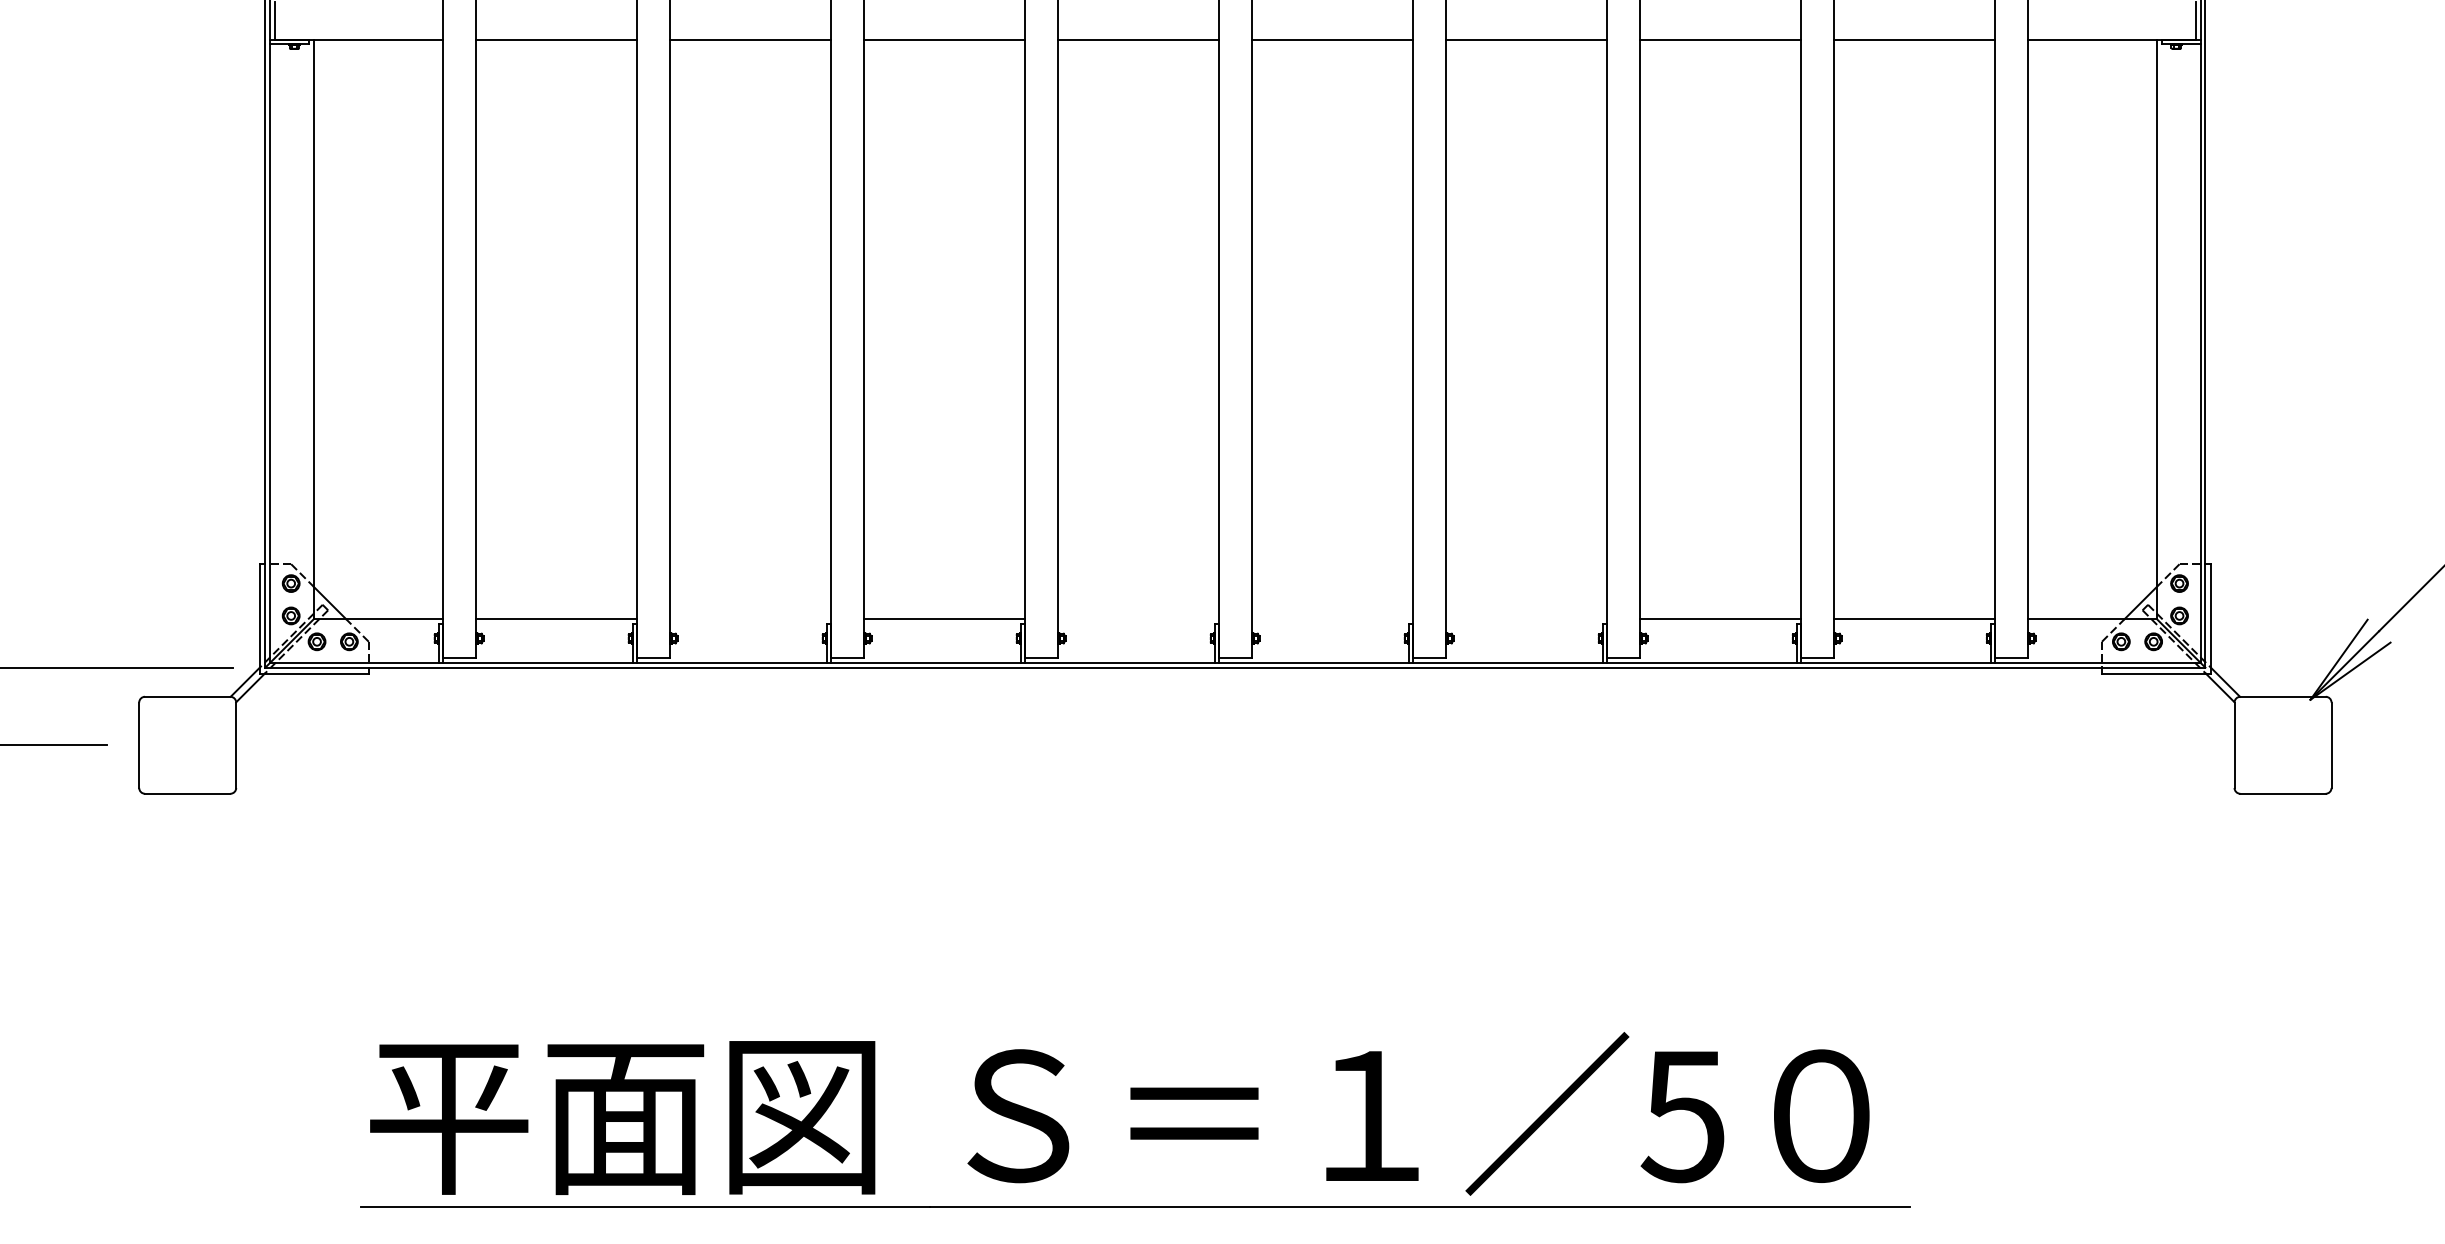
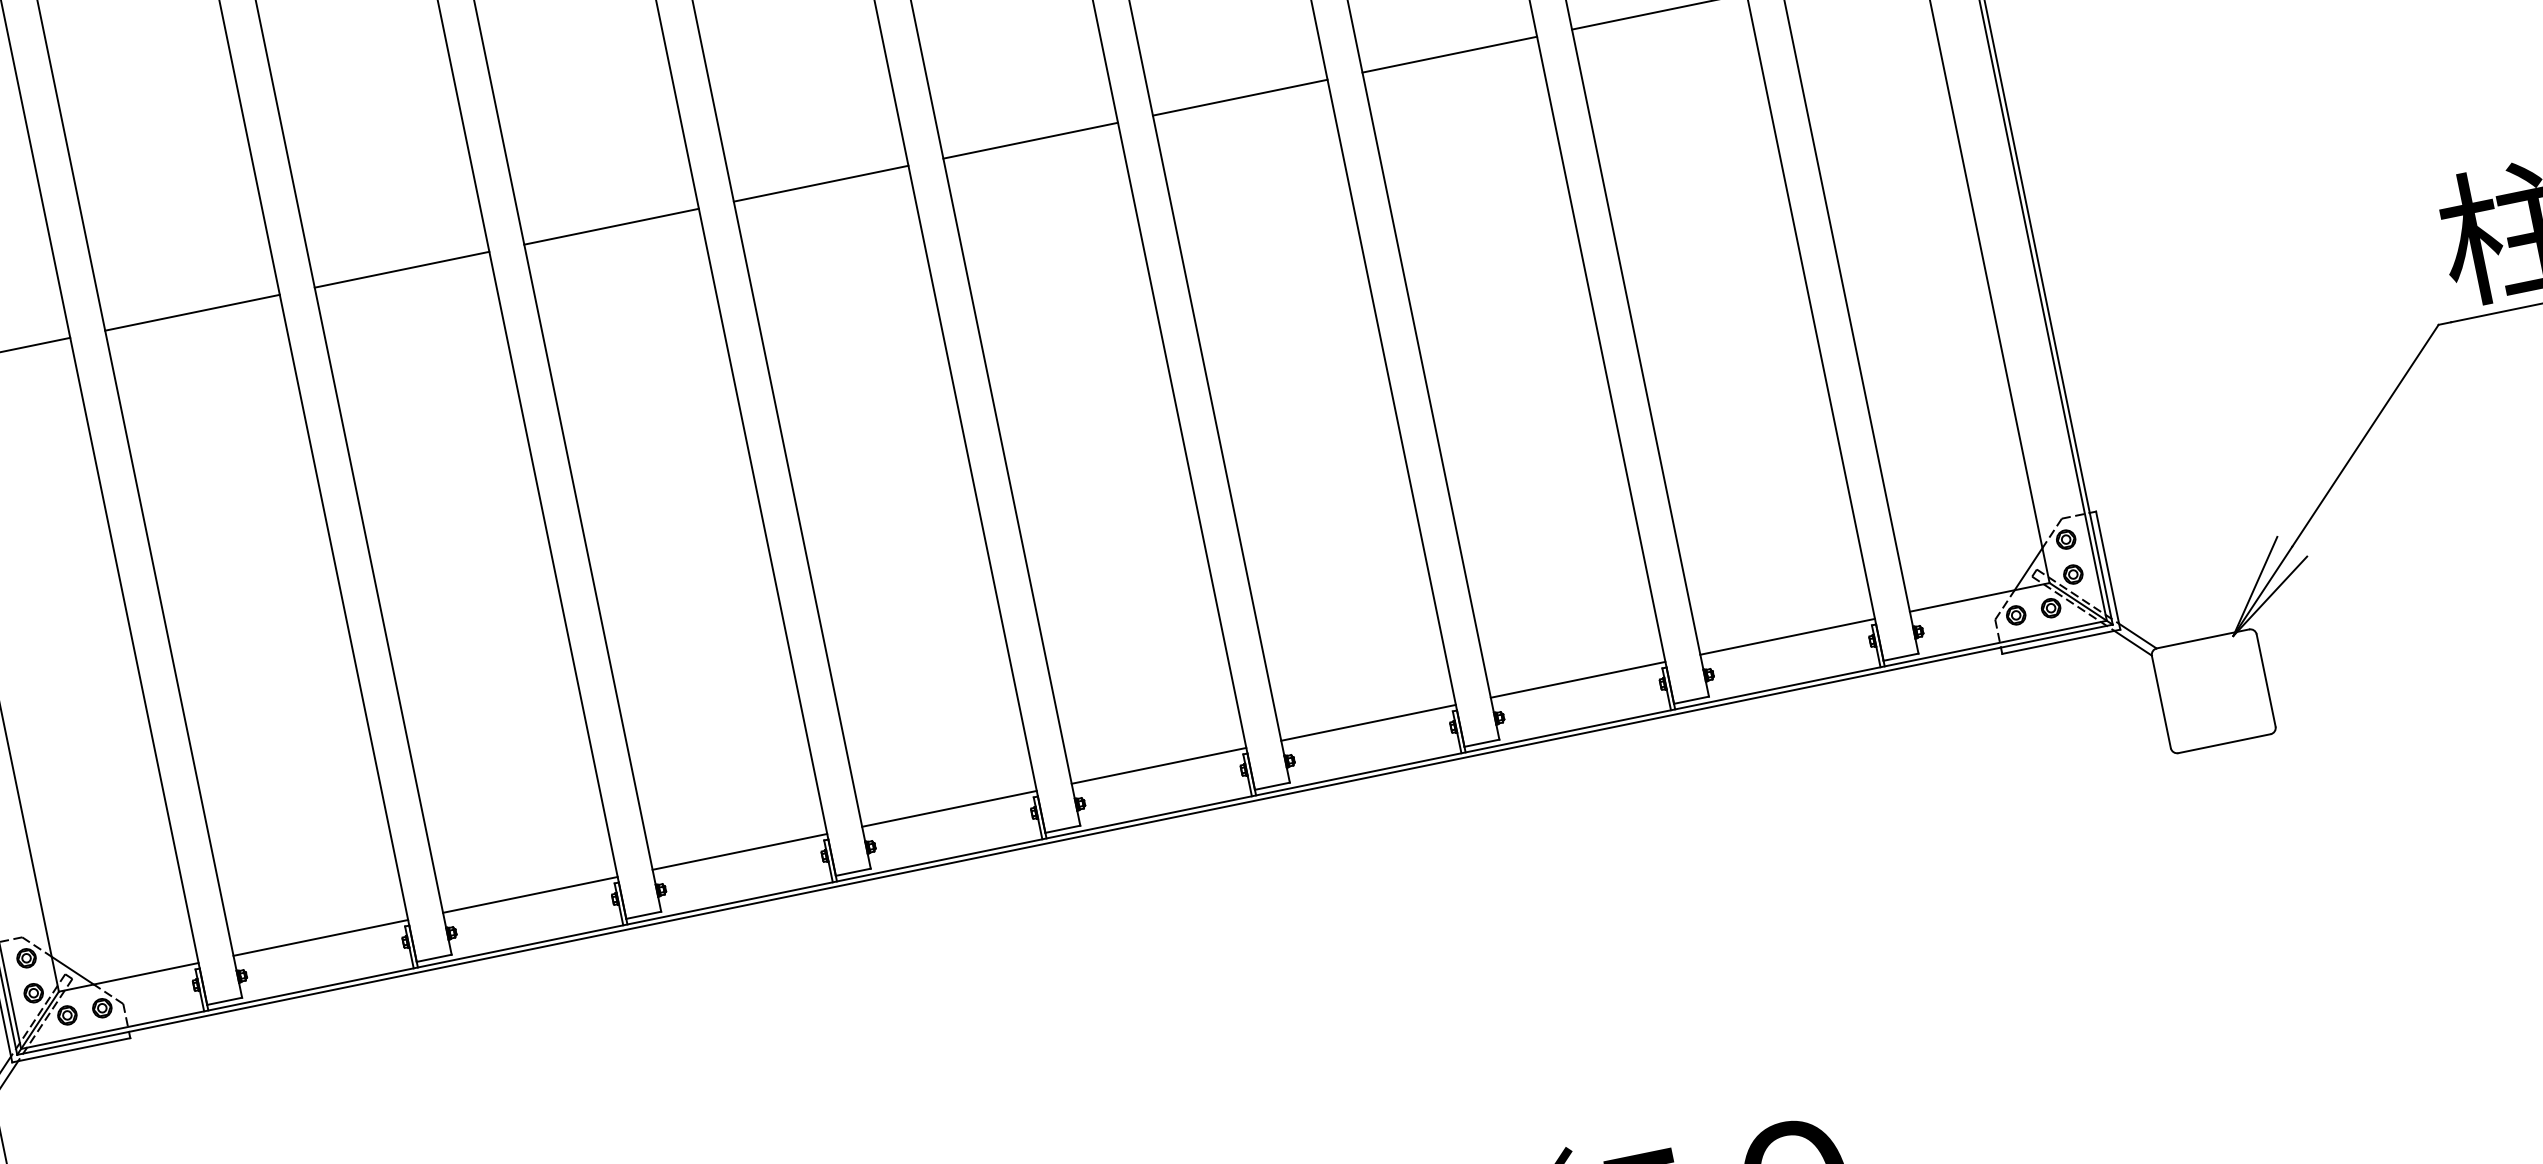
line: (750, 619) -> (530, 895), added
line: (1138, 619) -> (949, 809), added
line: (1332, 619) -> (1159, 766), added
line: (1526, 619) -> (1368, 723), added

